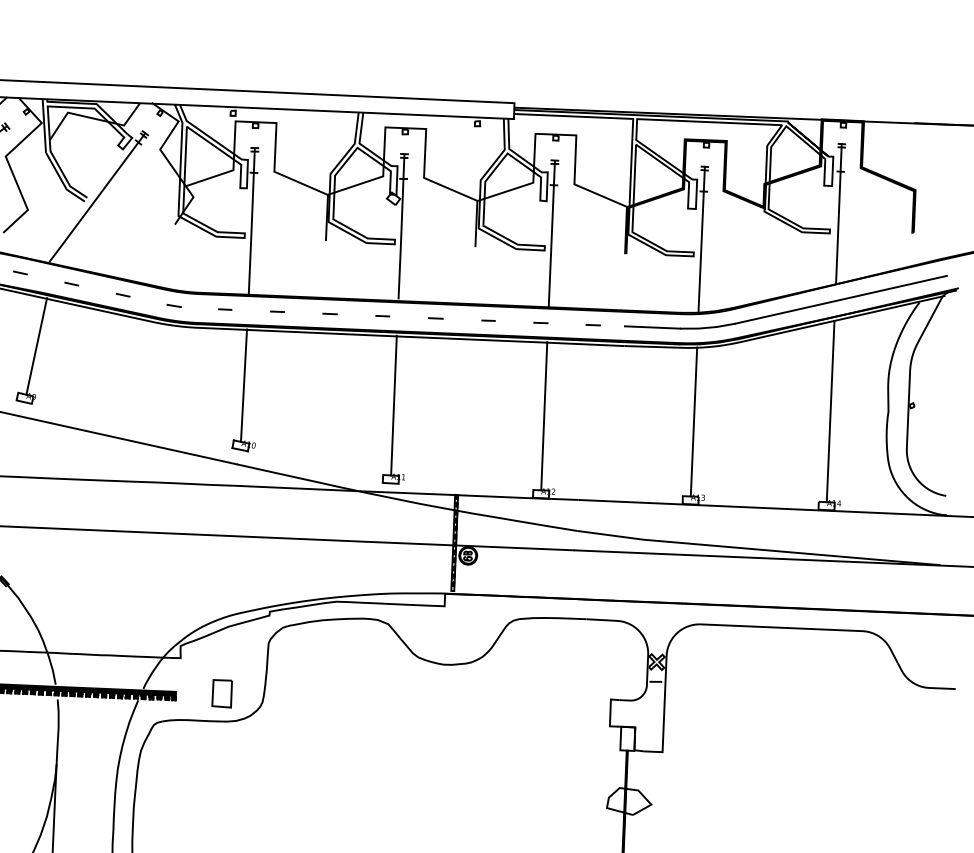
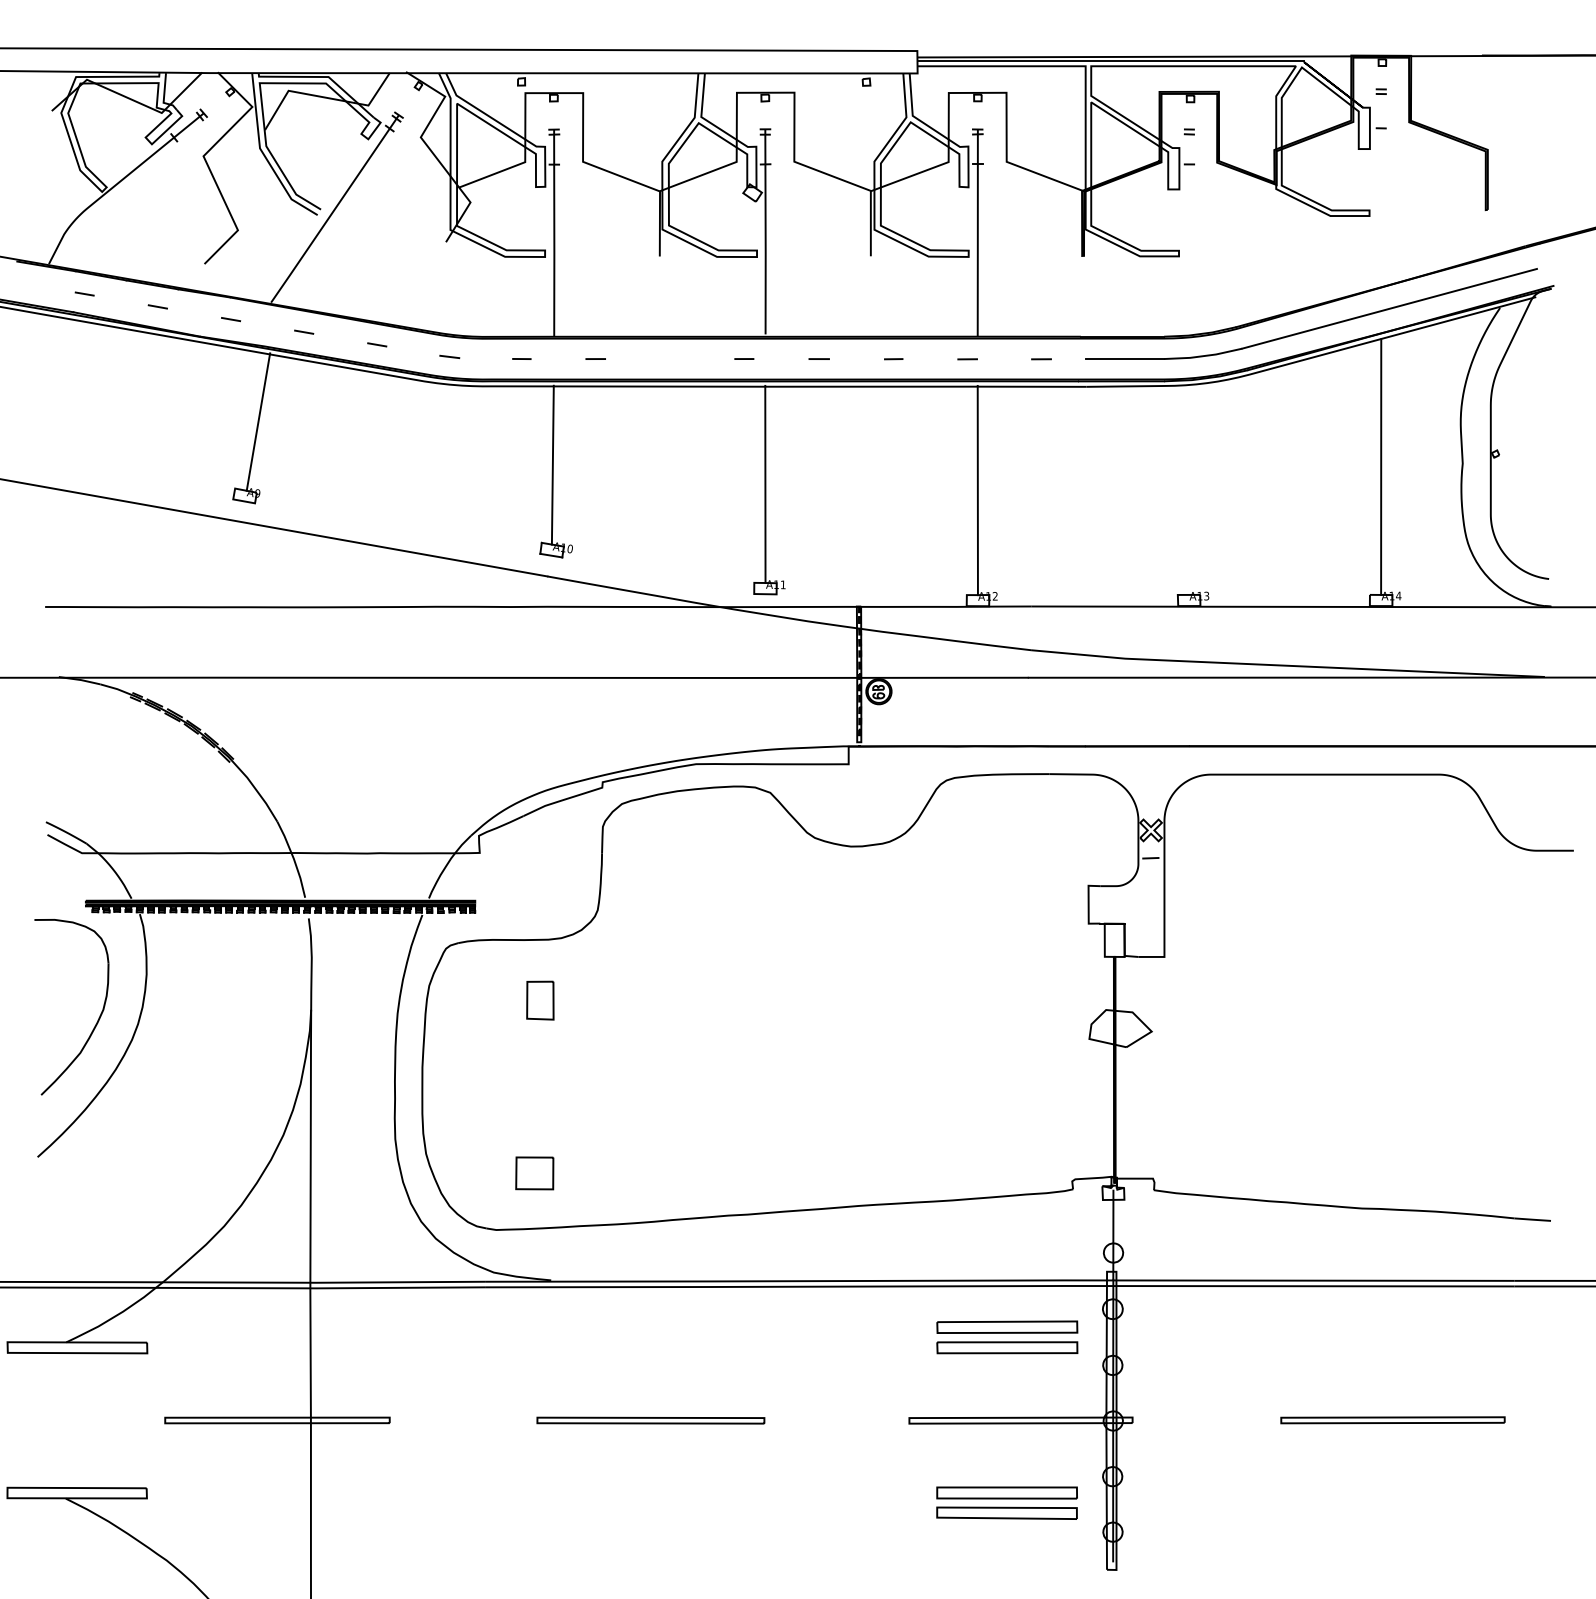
line: (839, 213) -> (1381, 187), removed
line: (701, 239) -> (1189, 231), removed
line: (329, 313) -> (669, 358), removed
line: (694, 421) -> (1189, 489), removed
part: (222, 693) -> (540, 1000), moved

